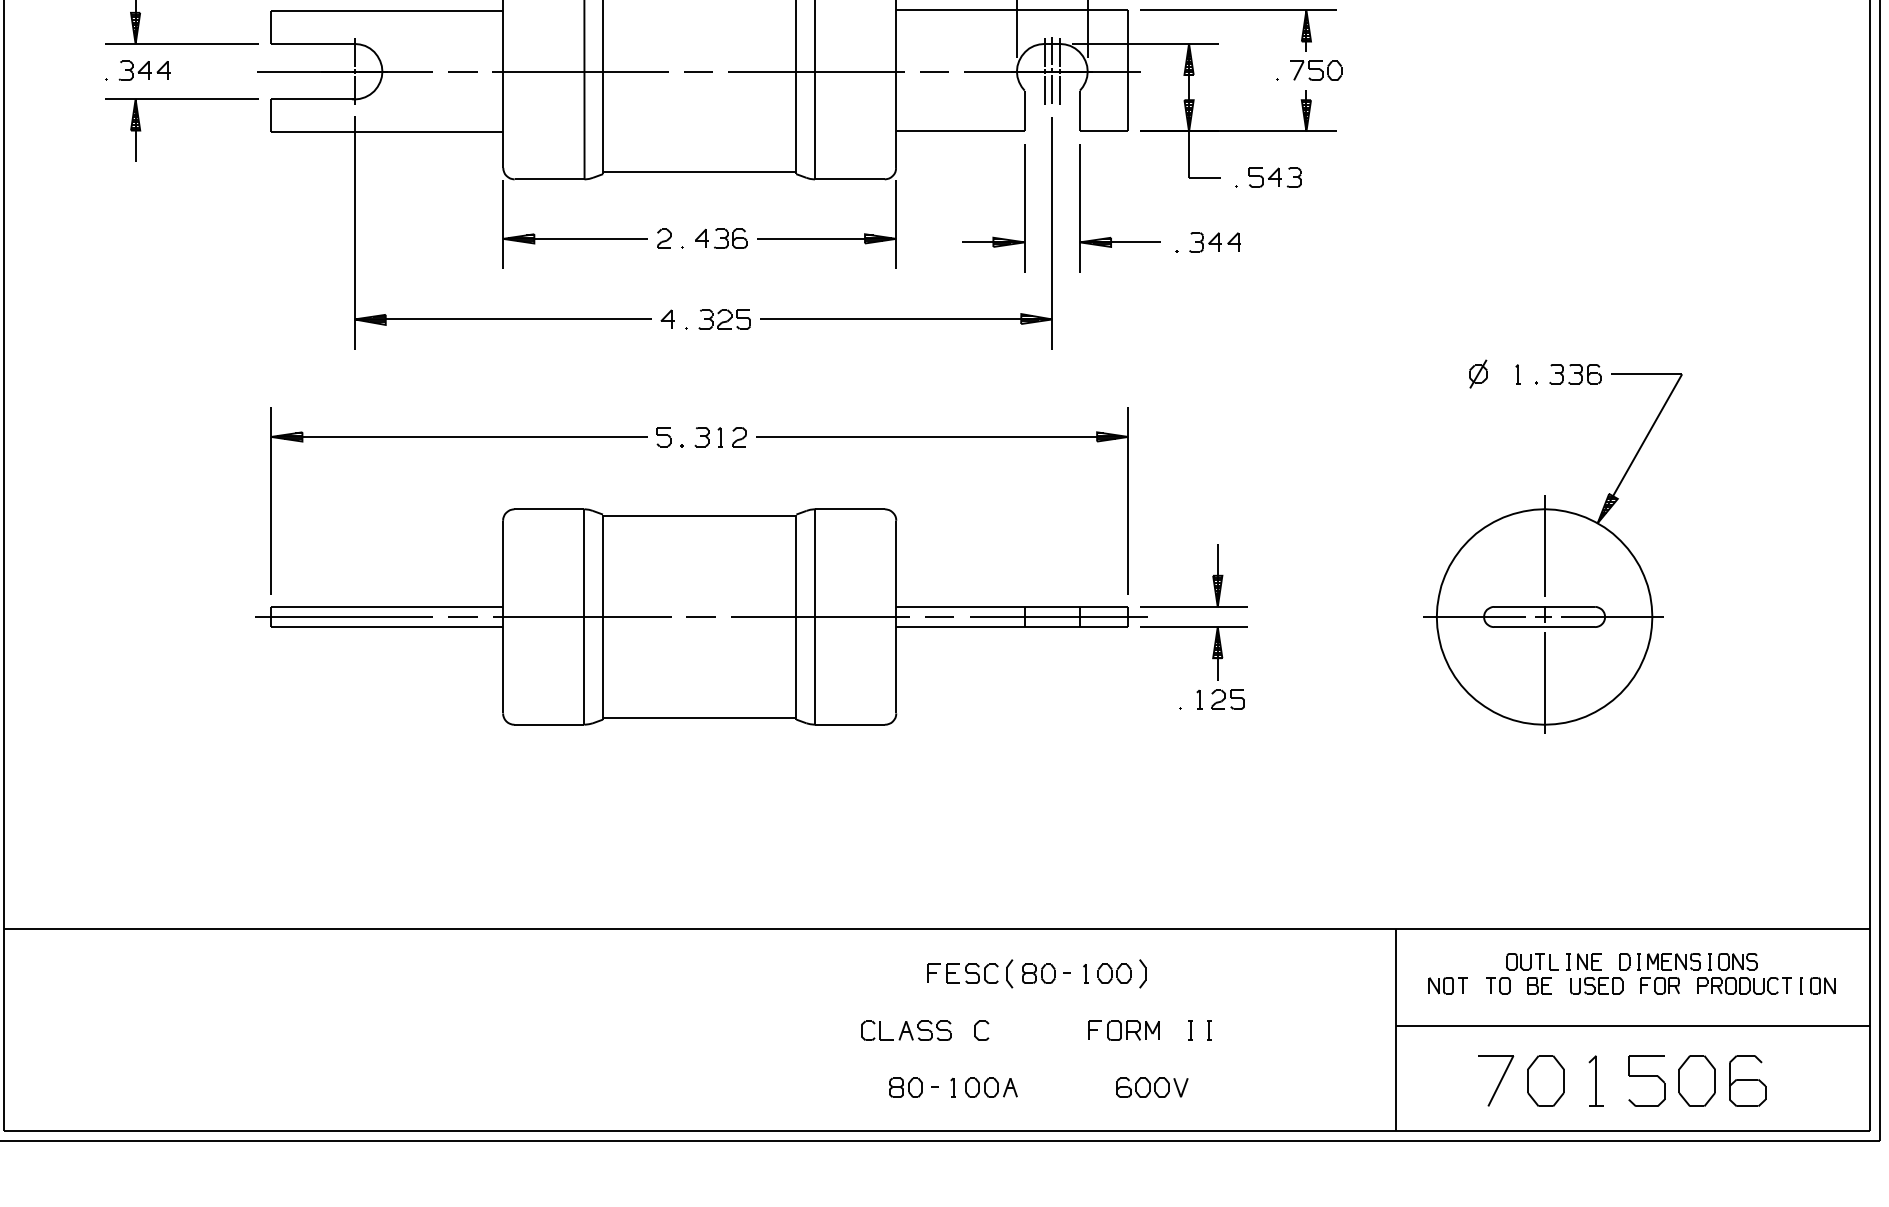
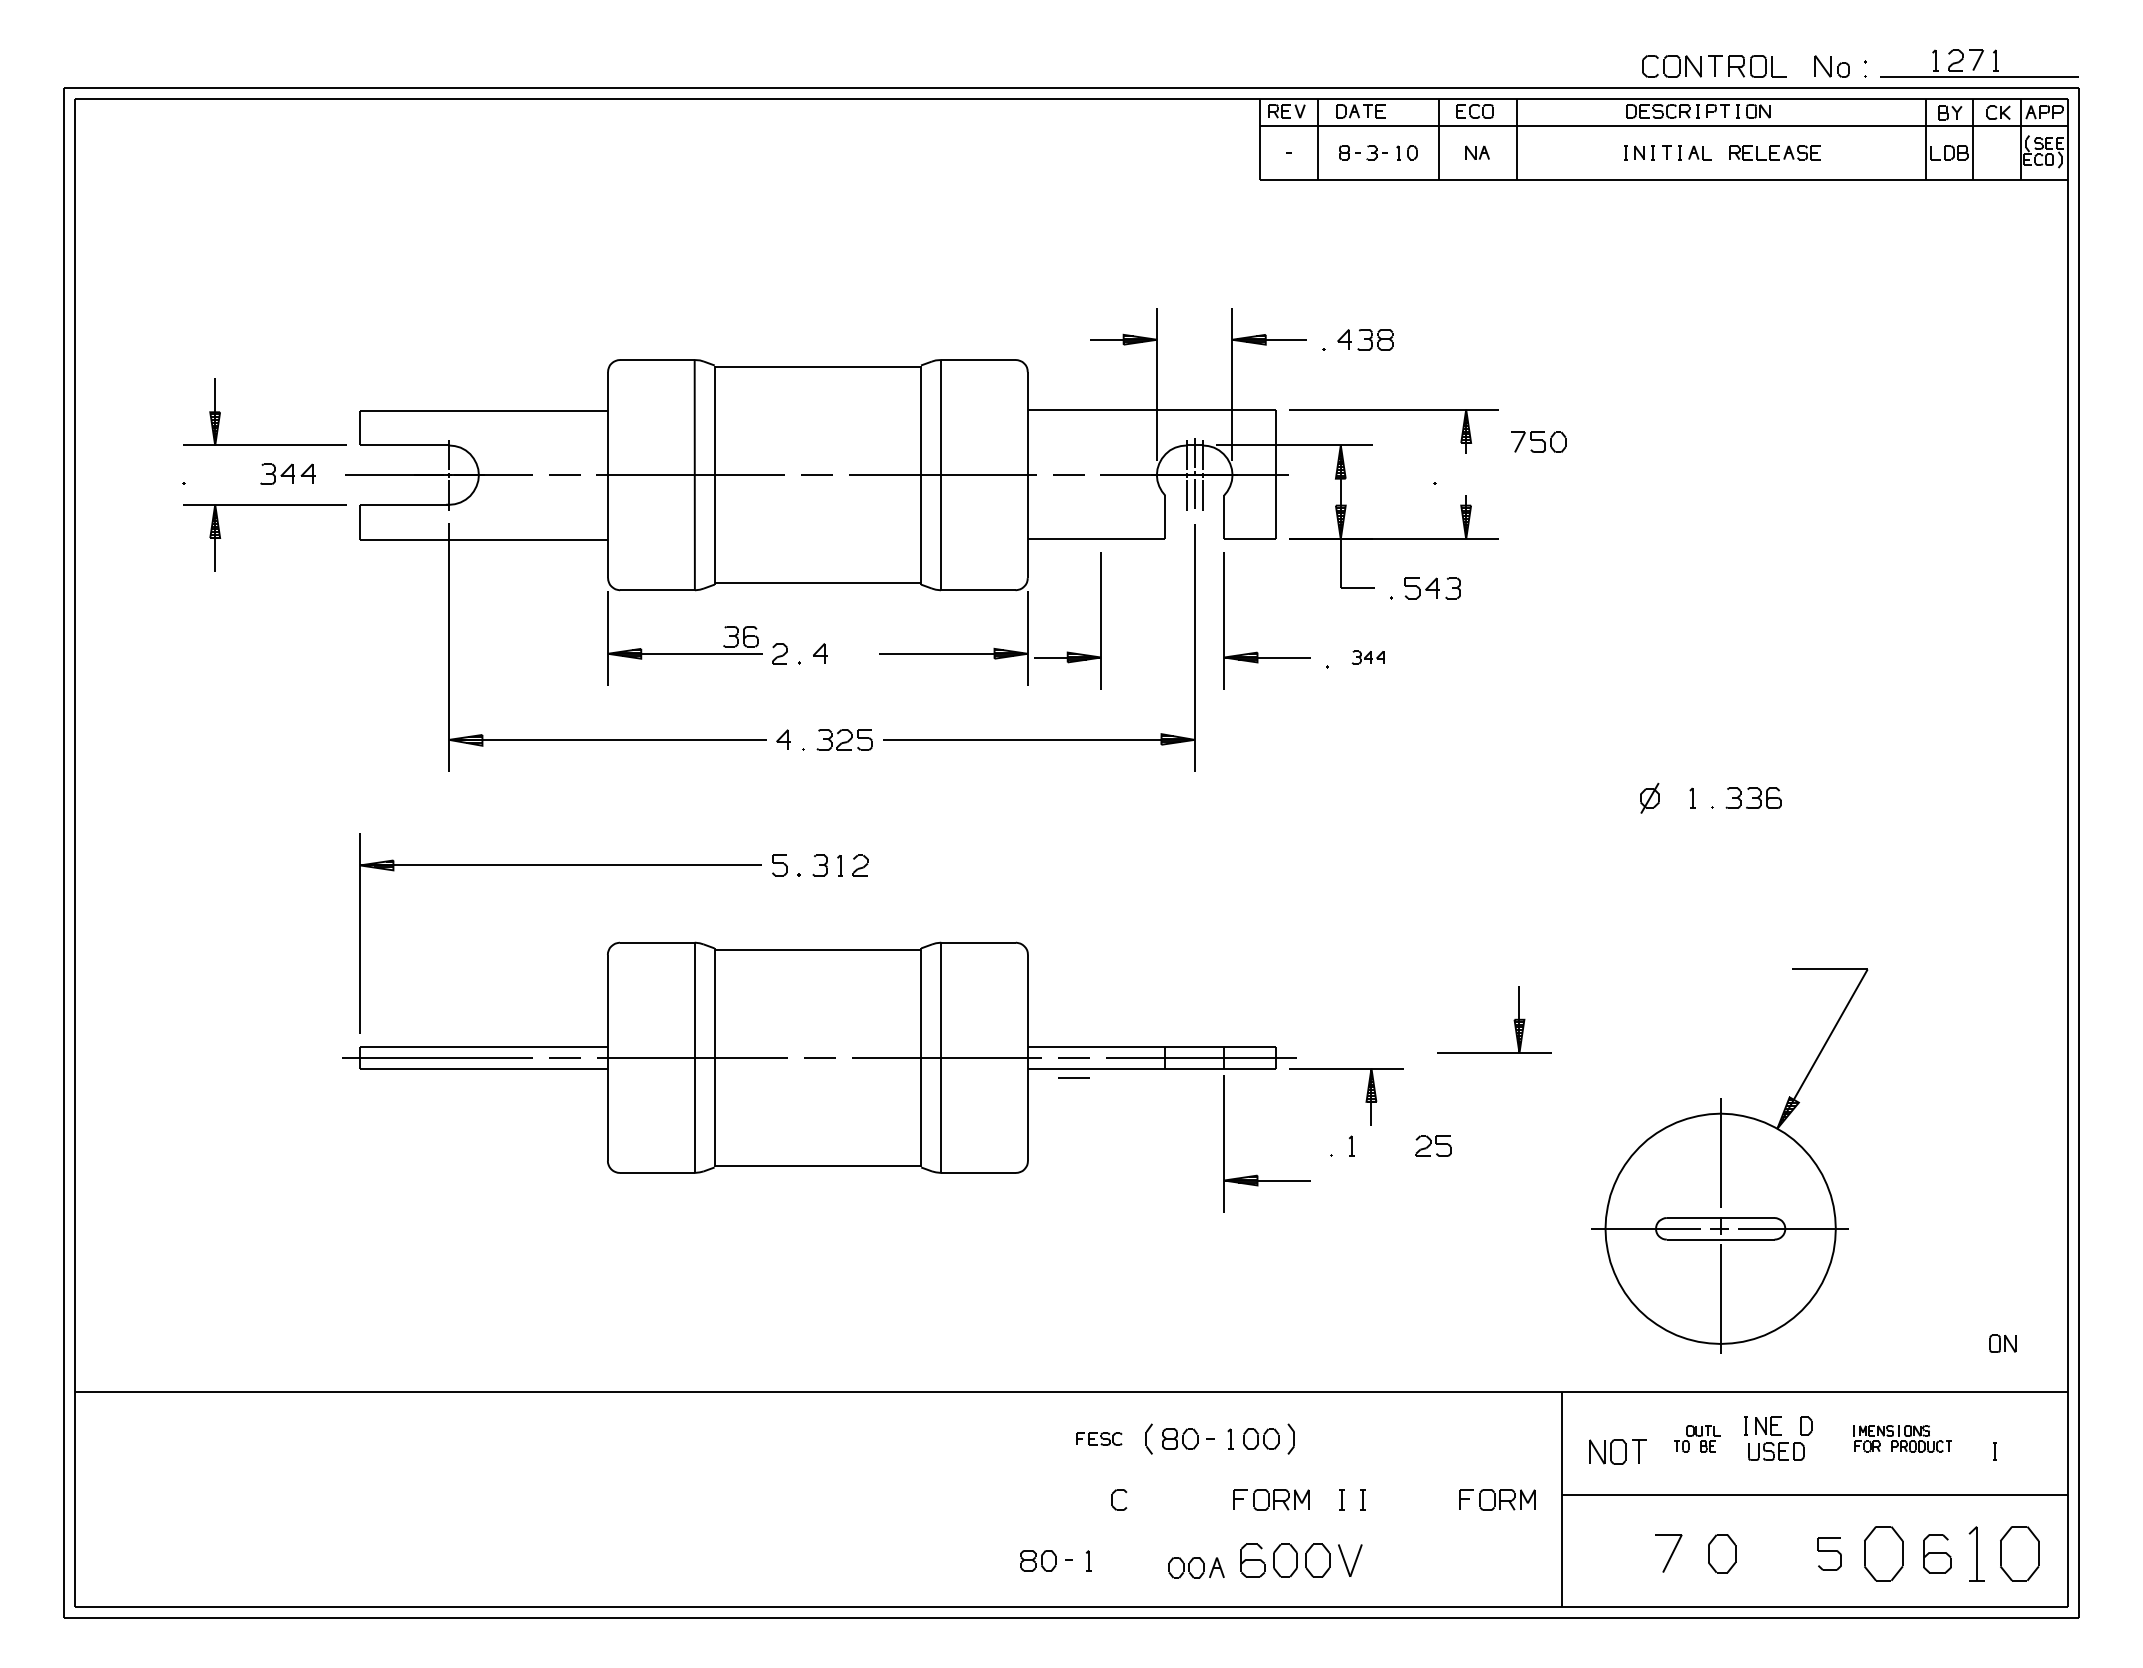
part: (144, 70) -> (287, 473), moved
part: (1316, 70) -> (1538, 441), moved
part: (993, 236) -> (1067, 651), moved
part: (730, 238) -> (740, 636), moved
part: (1214, 242) -> (1368, 657), size x0.6
part: (942, 437) -> (1077, 865), removed
part: (1552, 553) -> (1729, 1160), moved
part: (1212, 576) -> (1513, 1020), moved
line: (938, 635) -> (1073, 1077), added
part: (1228, 699) -> (1433, 1145), moved
part: (1111, 726) -> (1257, 1174), added
part: (963, 973) -> (1099, 1438), size x0.6
part: (1521, 973) -> (1696, 1438), size x0.6
part: (1714, 973) -> (1902, 1438), size x0.6
part: (1448, 985) -> (1617, 1451), size x1.4
part: (1822, 985) -> (2002, 1343), moved
part: (906, 1030) -> (1038, 1499), removed
part: (1335, 1030) -> (1497, 1499), added
part: (1495, 1080) -> (1668, 1553), size x0.7
part: (1545, 1080) -> (1721, 1553), size x0.7
part: (1595, 1080) -> (1976, 1553), moved
part: (1646, 1080) -> (1829, 1553), size x0.6
part: (1747, 1080) -> (1937, 1553), size x0.7
part: (1824, 1080) -> (2019, 1553), added
part: (991, 1087) -> (1196, 1567), moved
part: (1152, 1087) -> (1301, 1560), size x1.6

